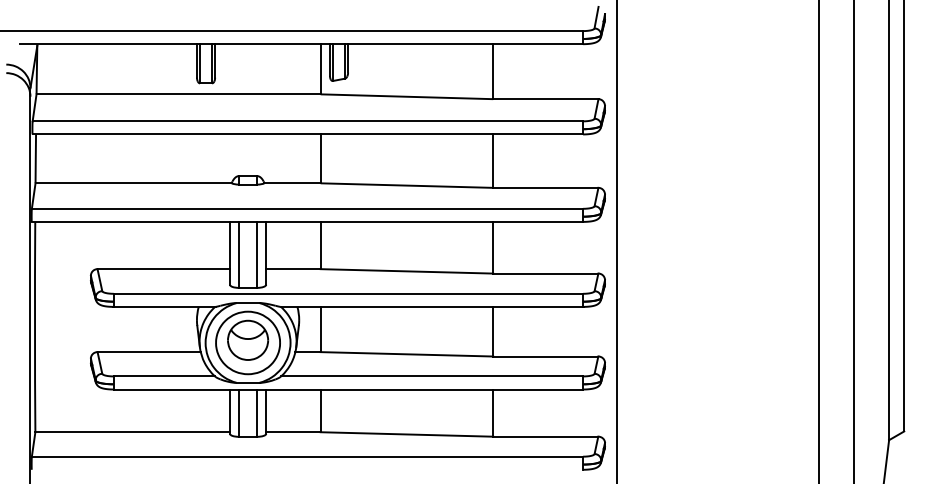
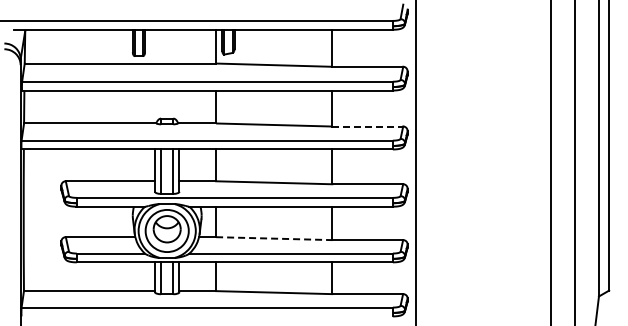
line: (546, 187) -> (368, 126), solid -> dashed
line: (407, 354) -> (274, 238), solid -> dashed

